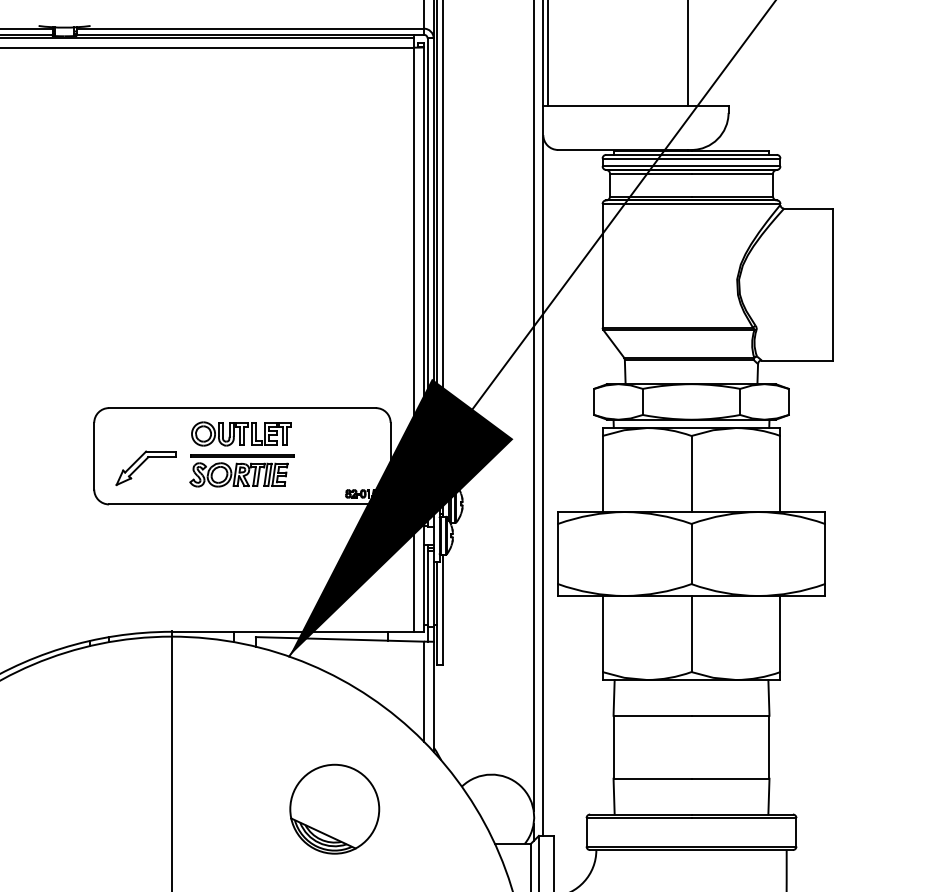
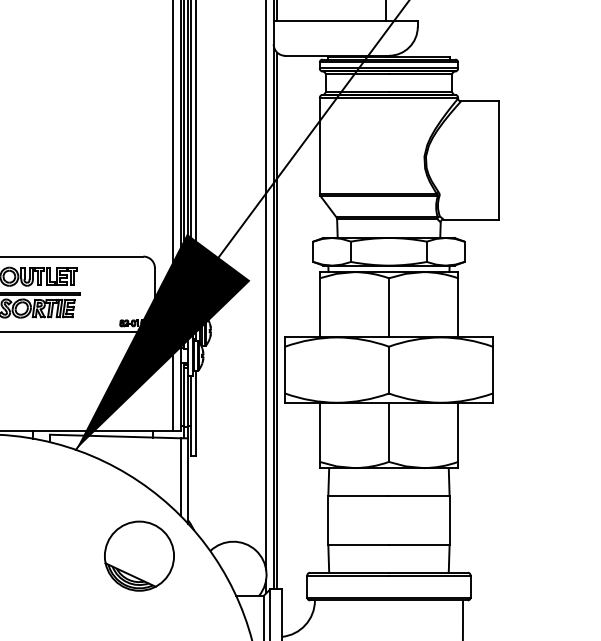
line: (547, 490) -> (276, 320), added
part: (334, 808) -> (139, 555), moved

